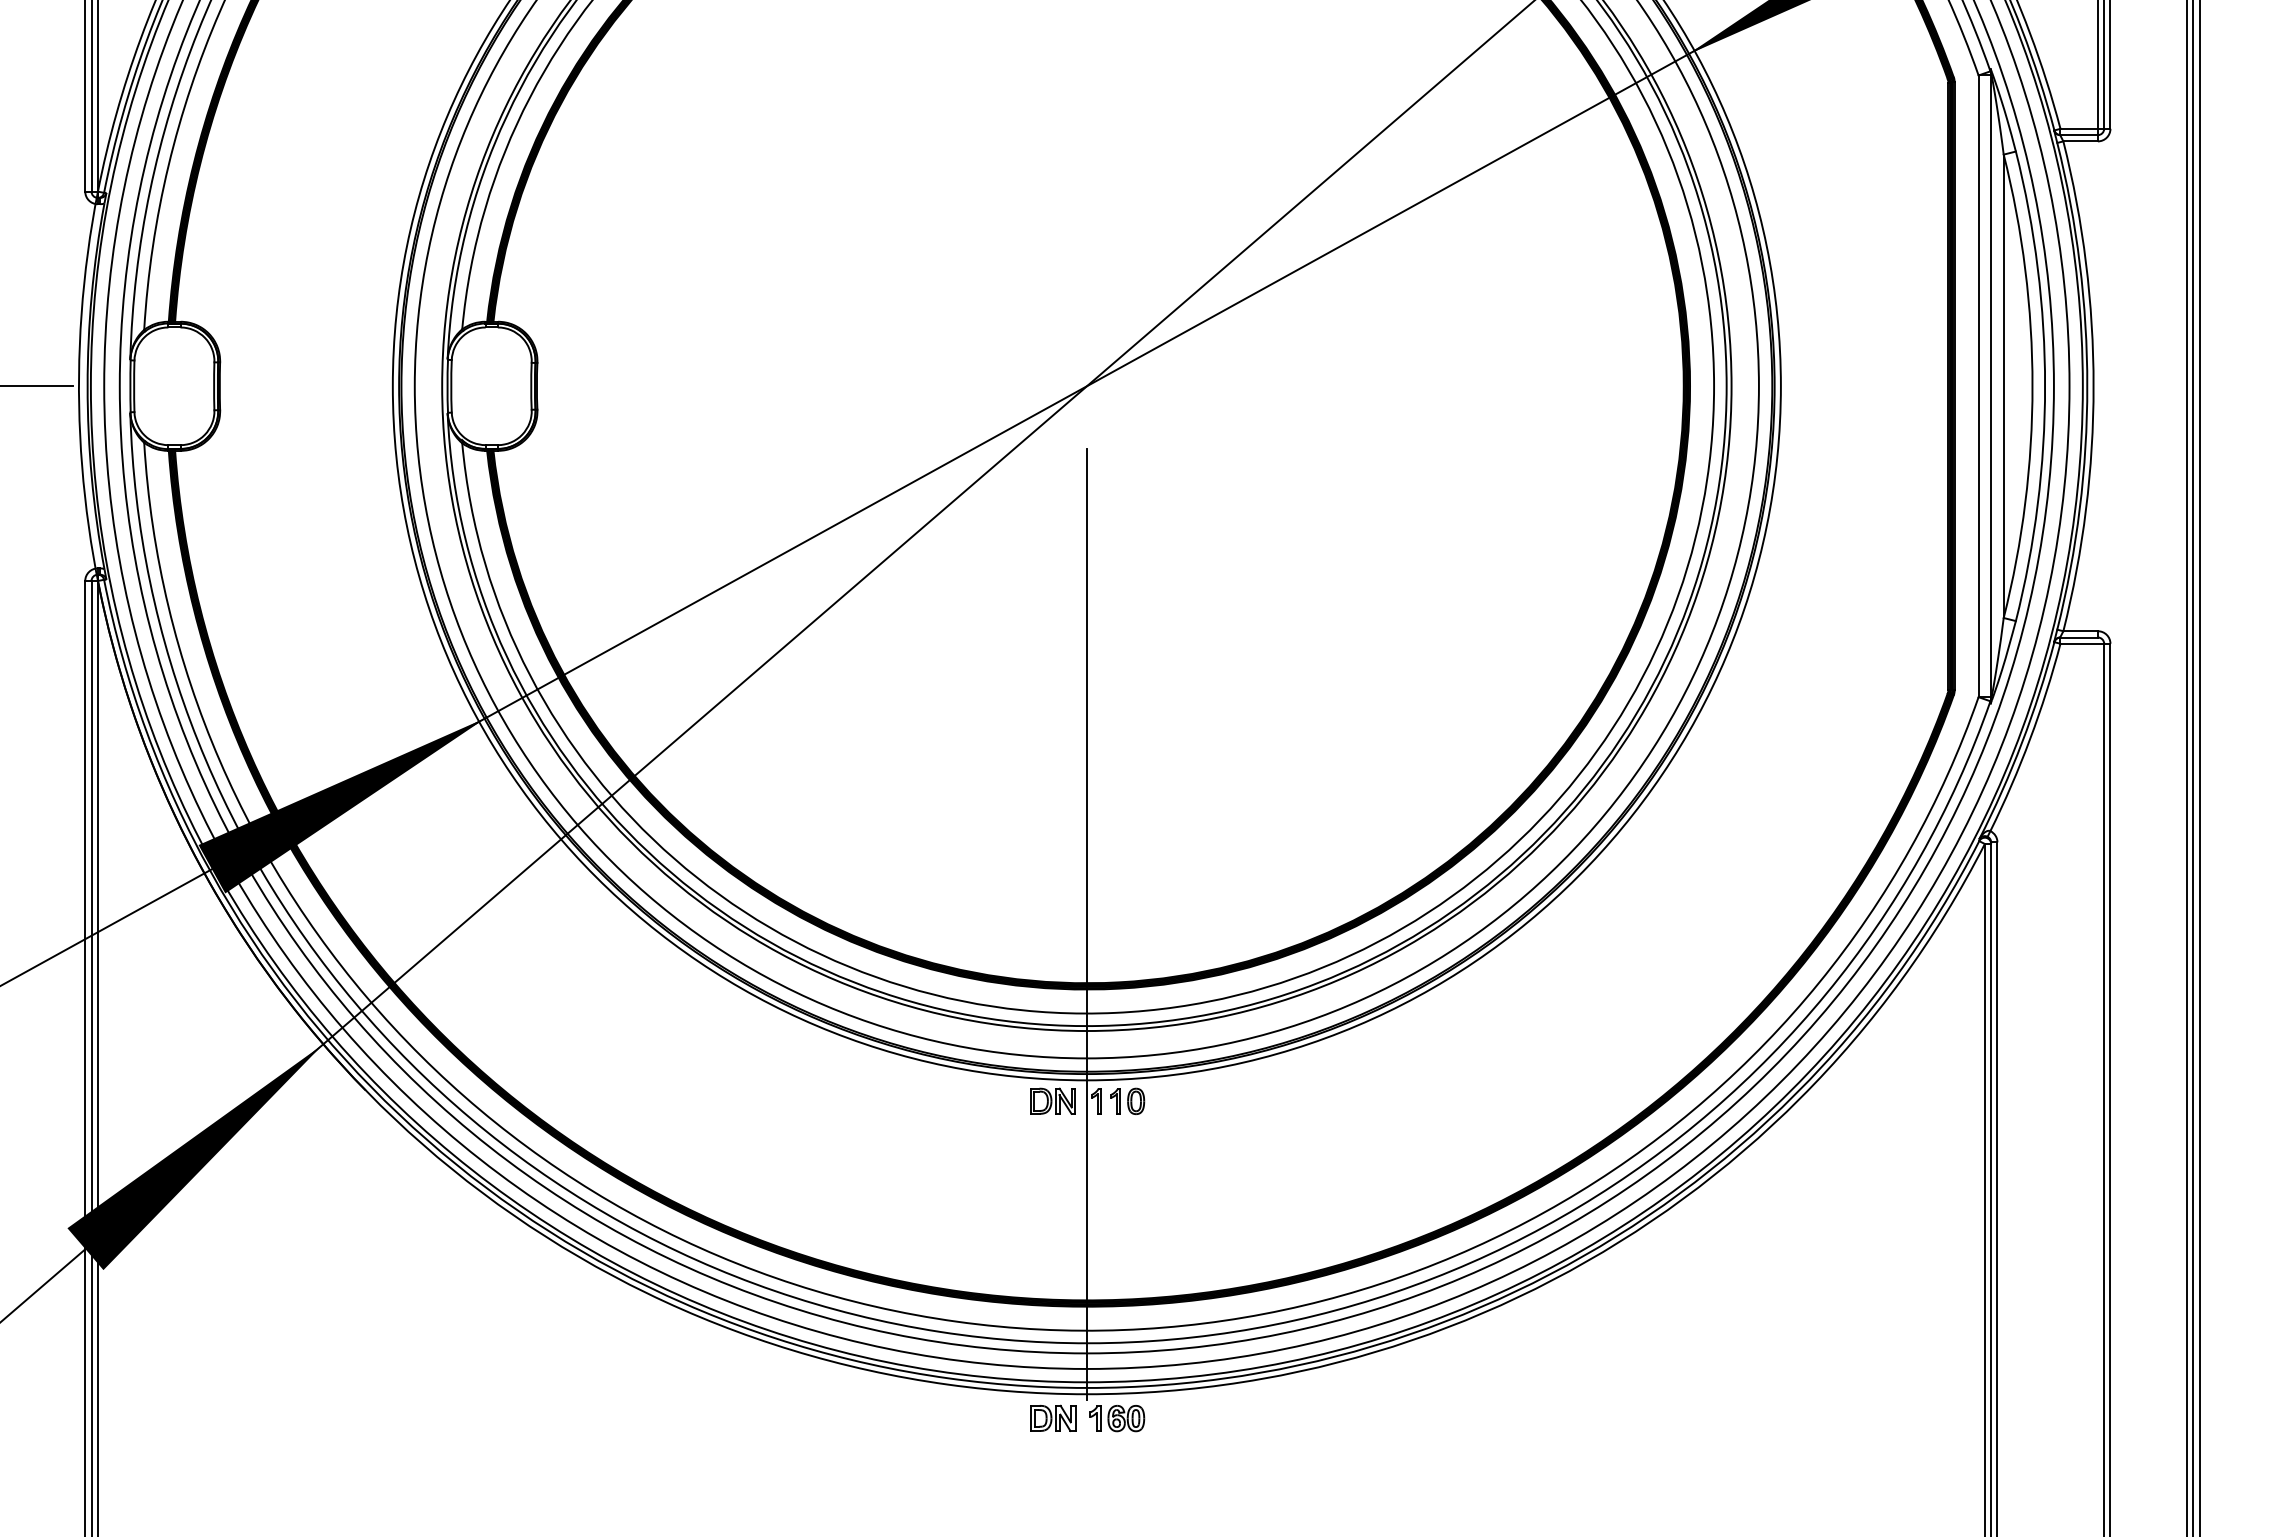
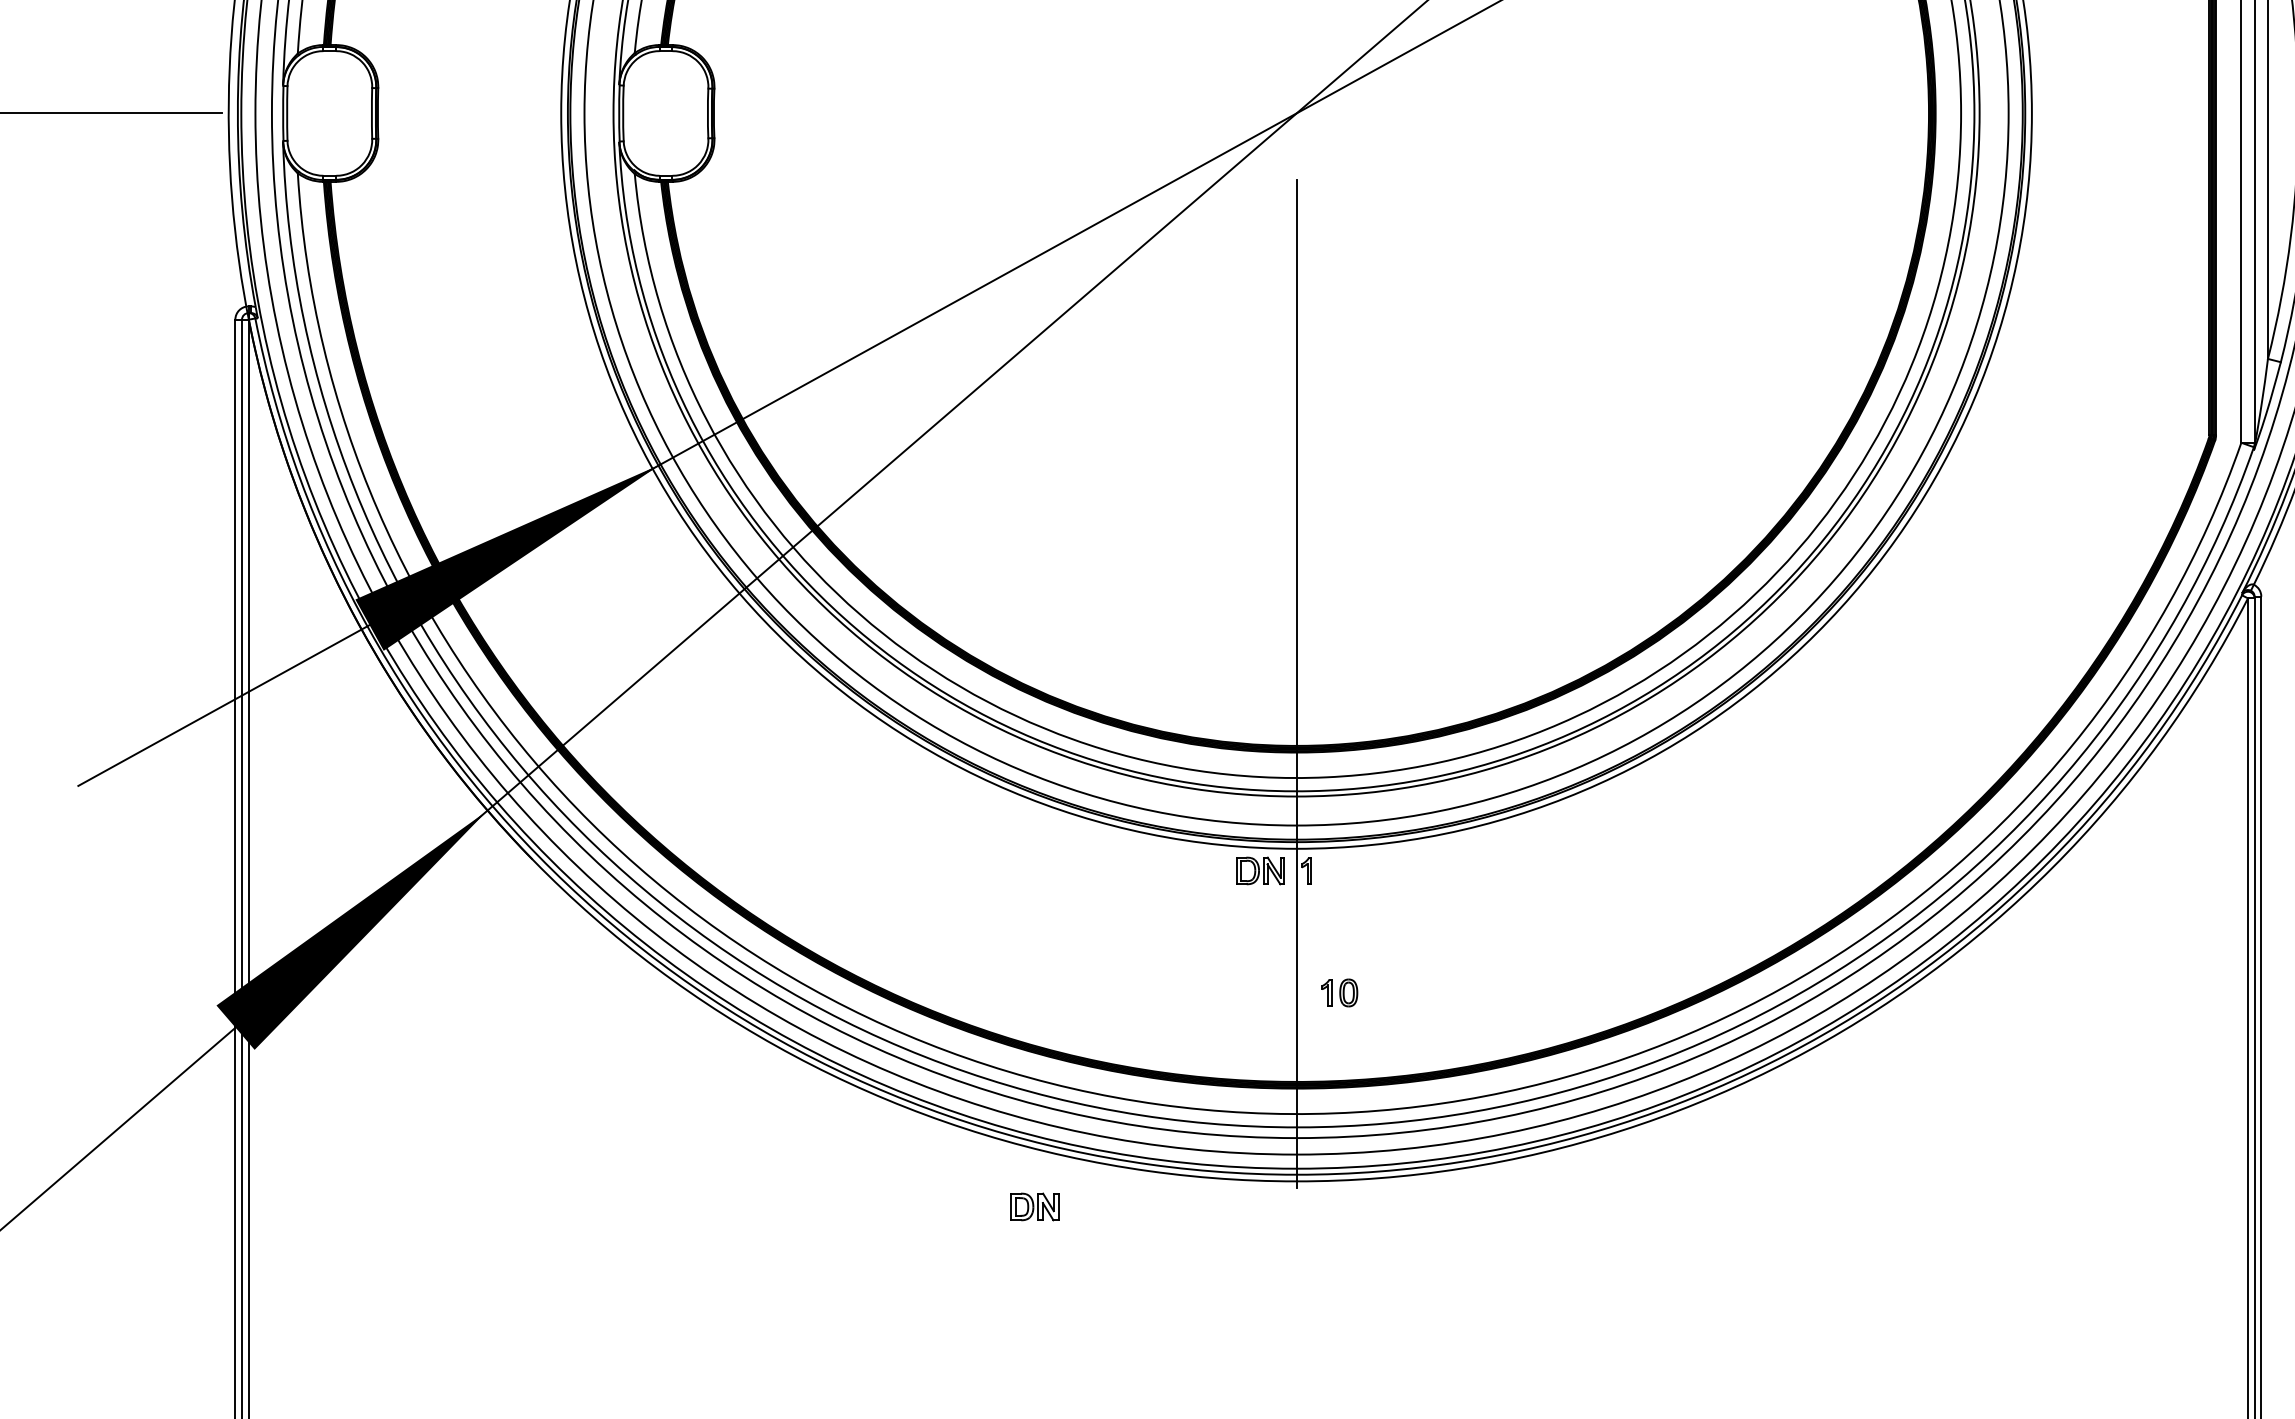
part: (1127, 1100) -> (1339, 991), moved
part: (1053, 1417) -> (1035, 1206), moved
part: (1117, 1418) -> (1329, 1207), removed

